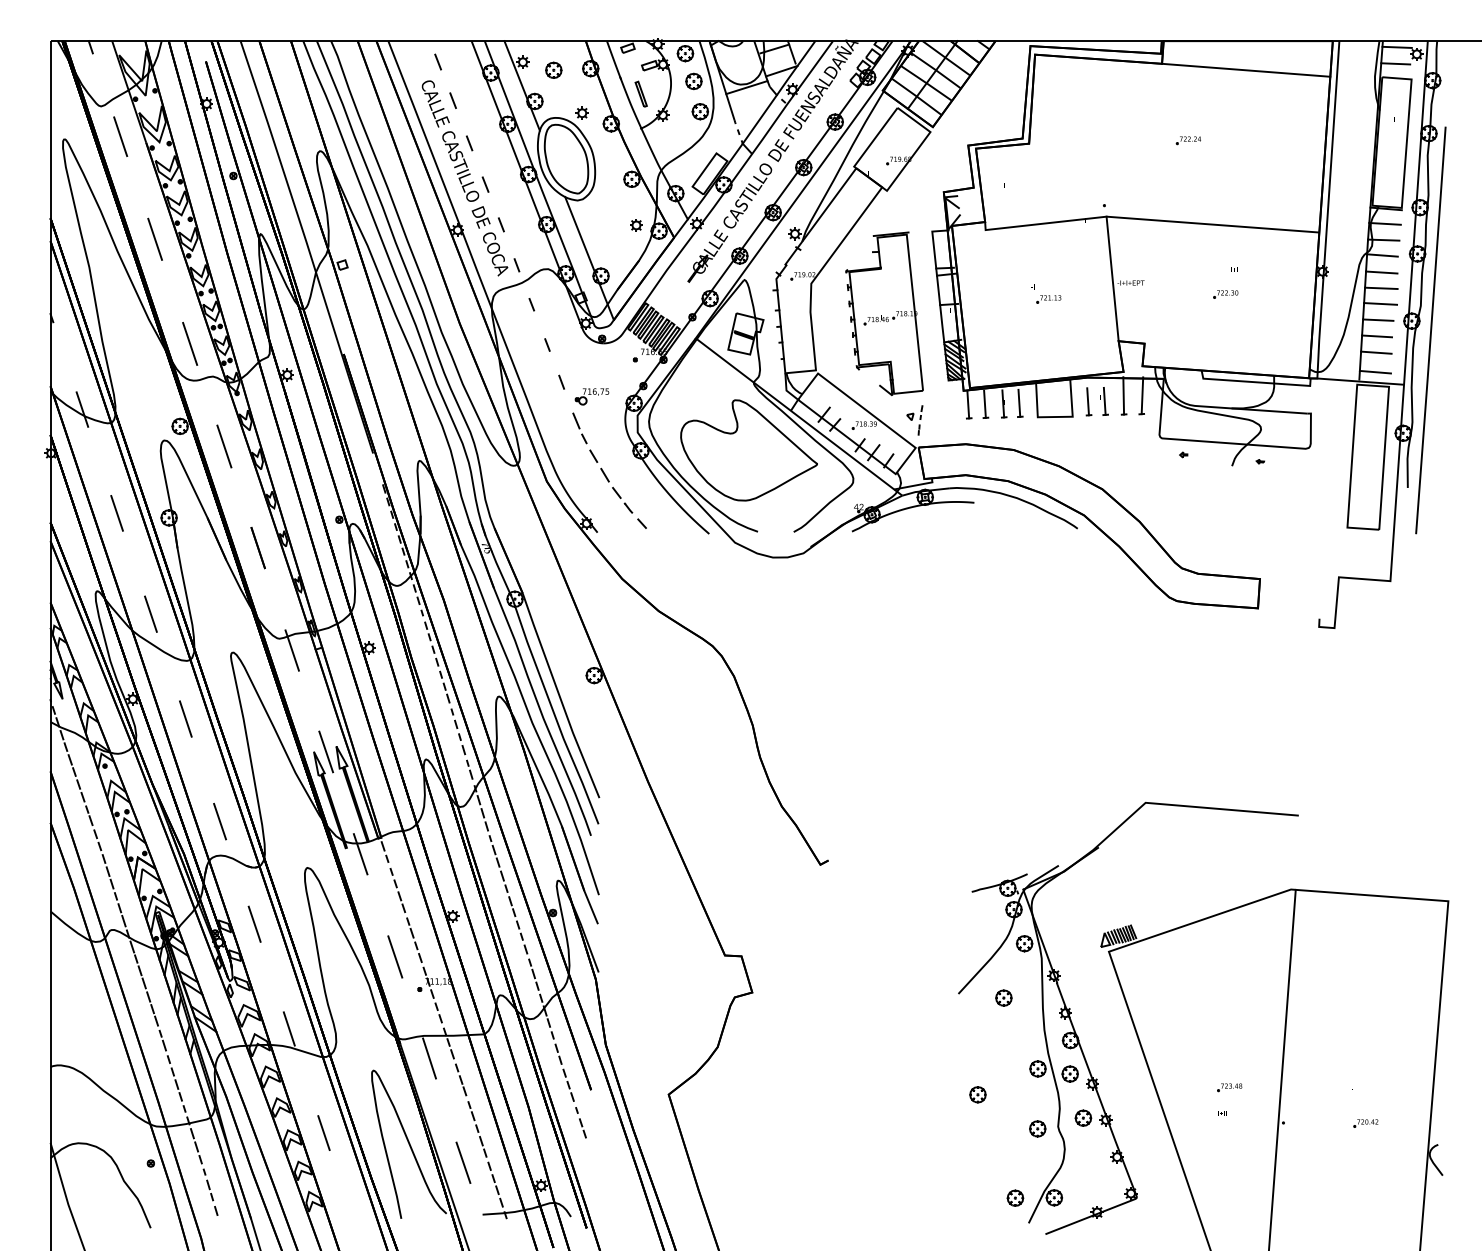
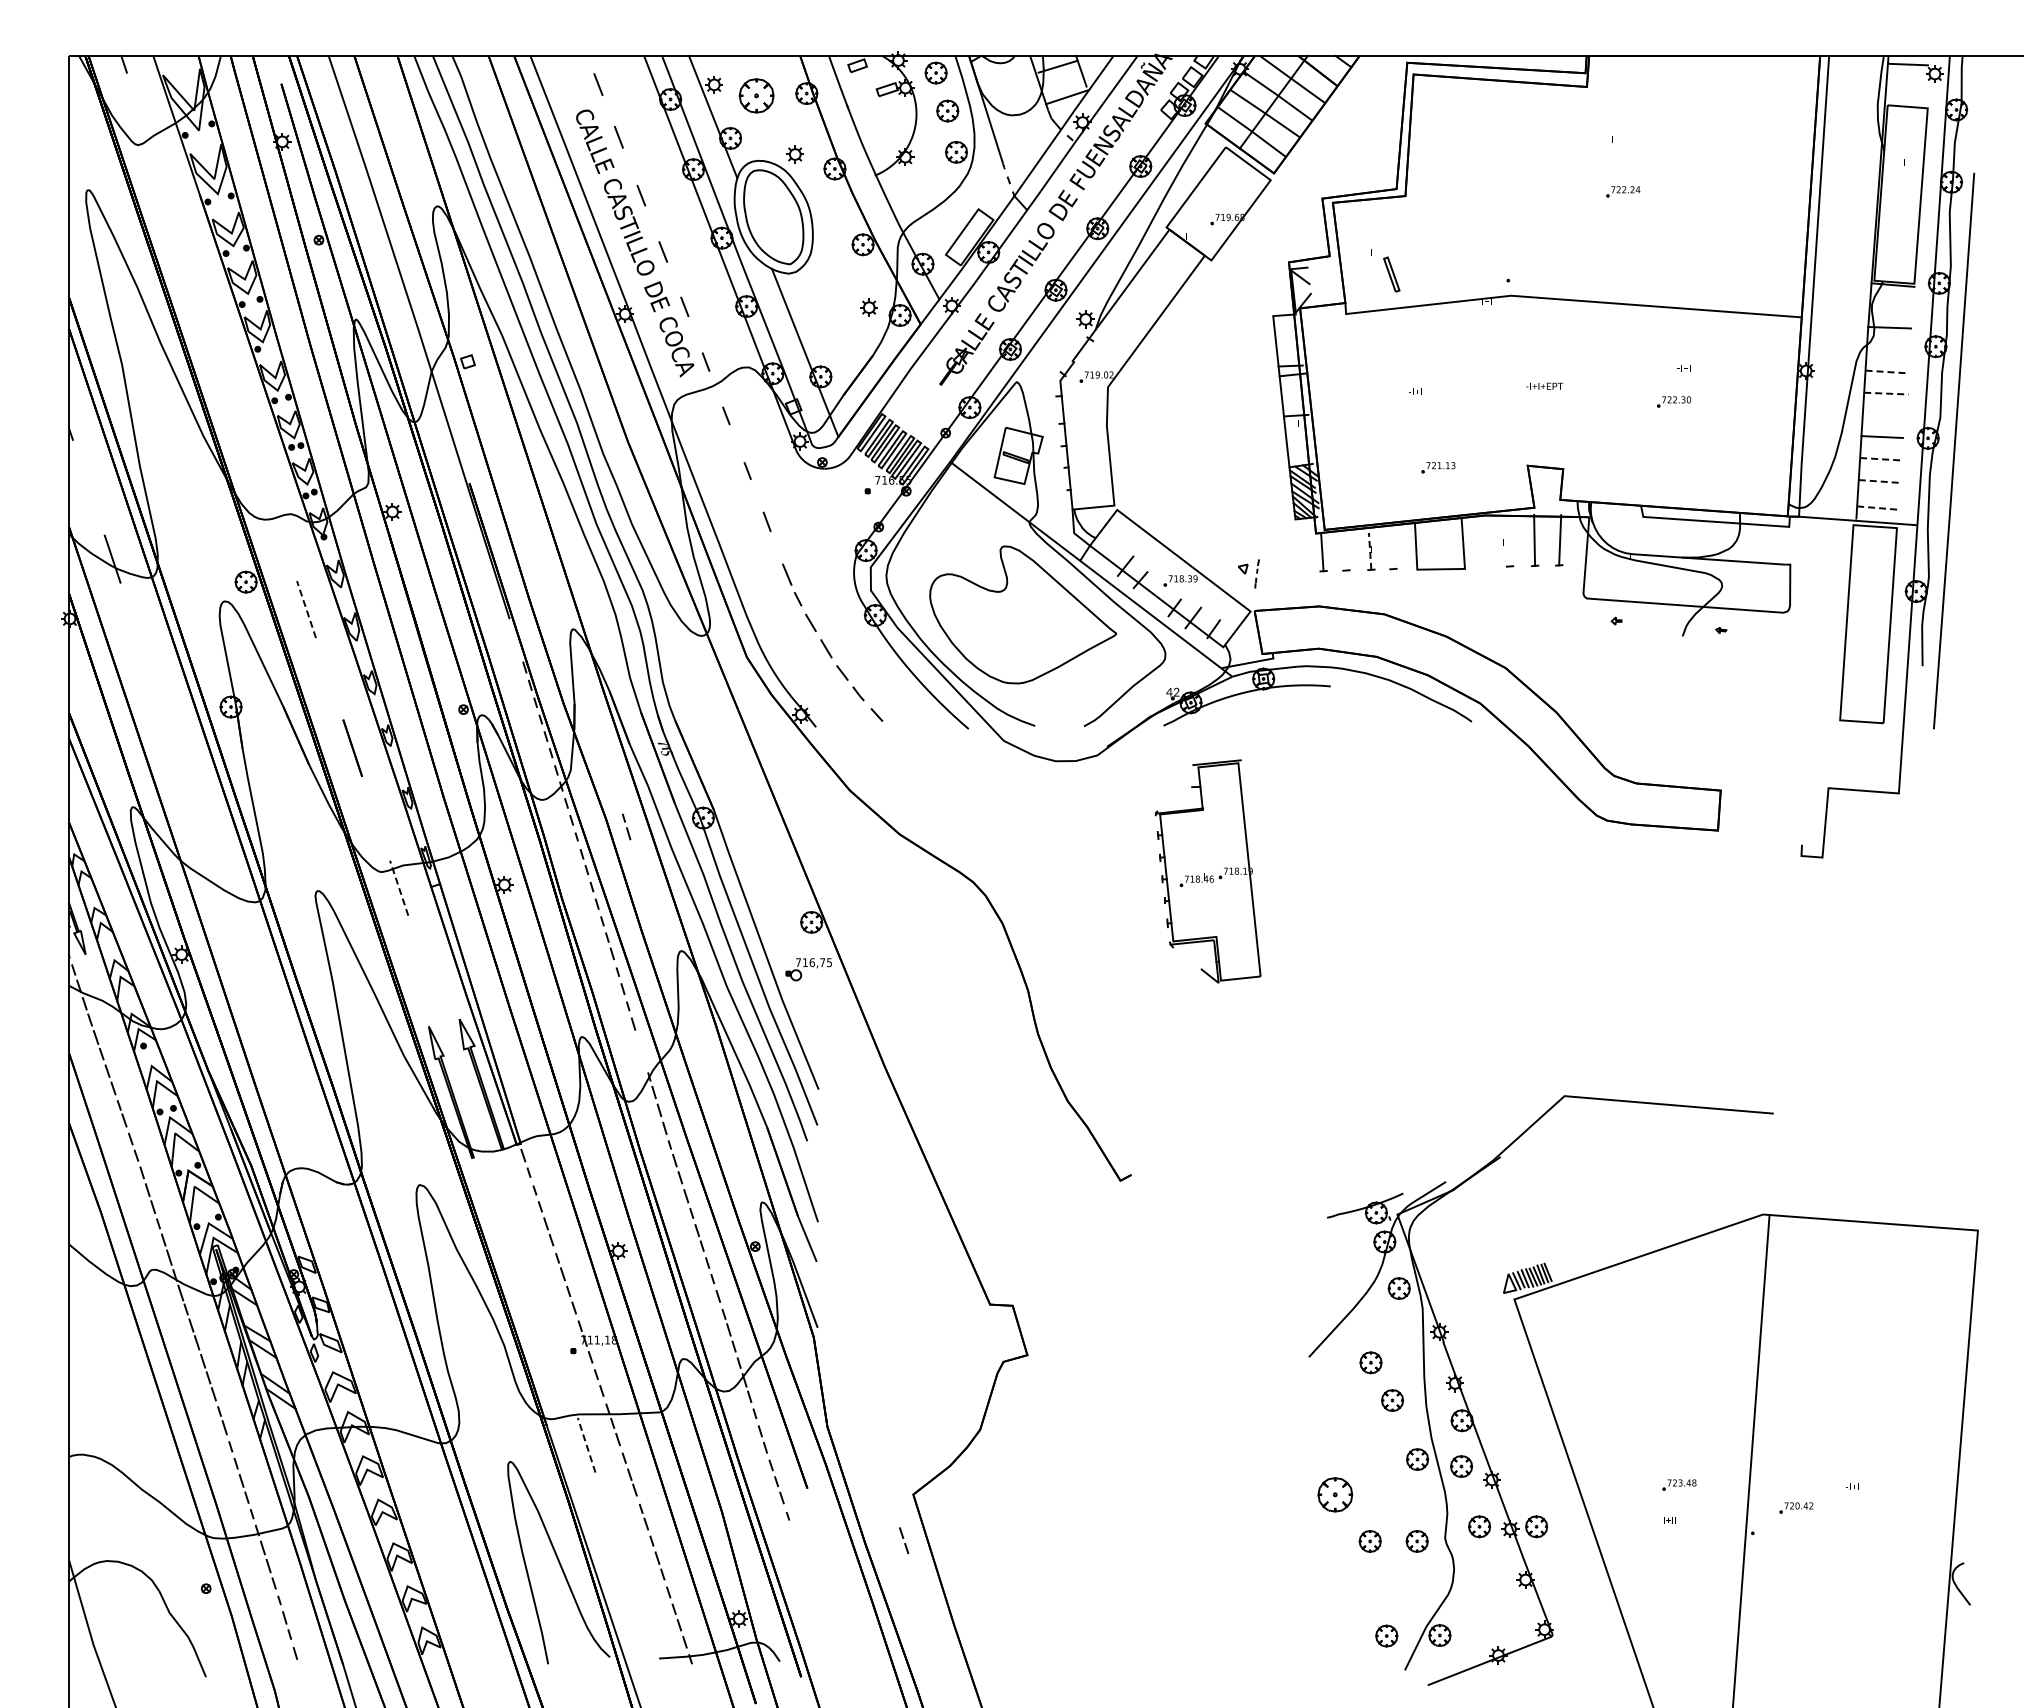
line: (1395, 63) -> (1905, 86), removed
part: (553, 70) -> (755, 95), size x1.6
line: (1245, 70) -> (1701, 95), removed
line: (746, 87) -> (1019, 119), removed
part: (641, 94) -> (1391, 274), moved
line: (120, 136) -> (164, 186), removed
line: (1385, 223) -> (1891, 305), removed
line: (154, 239) -> (211, 326), removed
line: (1382, 255) -> (1887, 348), removed
line: (1382, 272) -> (1887, 372), solid -> dashed
line: (1112, 278) -> (1519, 380), removed
line: (1381, 288) -> (1886, 393), solid -> dashed
part: (1048, 299) -> (1438, 467), moved
line: (1379, 303) -> (1884, 414), removed
part: (884, 313) -> (1207, 871), moved
line: (1377, 336) -> (1881, 459), solid -> dashed
line: (189, 343) -> (259, 469), removed
line: (1376, 352) -> (1879, 481), solid -> dashed
line: (1375, 372) -> (1878, 508), solid -> dashed
part: (591, 396) -> (808, 969), moved
part: (1089, 401) -> (1487, 548), removed
line: (1104, 401) -> (1508, 547), removed
line: (985, 403) -> (1345, 551), removed
line: (1003, 403) -> (1370, 550), solid -> dashed
line: (1018, 403) -> (1391, 550), removed
part: (920, 420) -> (1256, 573), size x0.7
line: (224, 446) -> (306, 609), solid -> dashed
line: (116, 513) -> (159, 700), removed
line: (151, 614) -> (206, 838), removed
line: (292, 650) -> (399, 888), solid -> dashed
line: (185, 718) -> (253, 981), removed
line: (326, 751) -> (445, 1026), removed
part: (469, 769) -> (626, 826), moved
line: (219, 821) -> (300, 1121), removed
line: (360, 853) -> (492, 1165), removed
line: (254, 923) -> (347, 1261), removed
line: (394, 956) -> (539, 1306), removed
part: (1019, 1025) -> (1392, 1400), added
line: (288, 1028) -> (394, 1404), removed
line: (429, 1058) -> (586, 1445), solid -> dashed
part: (977, 1094) -> (1335, 1494), size x1.6
part: (1125, 1117) -> (1536, 1526), added
part: (1366, 1123) -> (1796, 1507), moved
line: (583, 1126) -> (904, 1538), moved
part: (1002, 1128) -> (1369, 1541), added
line: (323, 1133) -> (442, 1547), removed
line: (463, 1162) -> (632, 1587), removed

